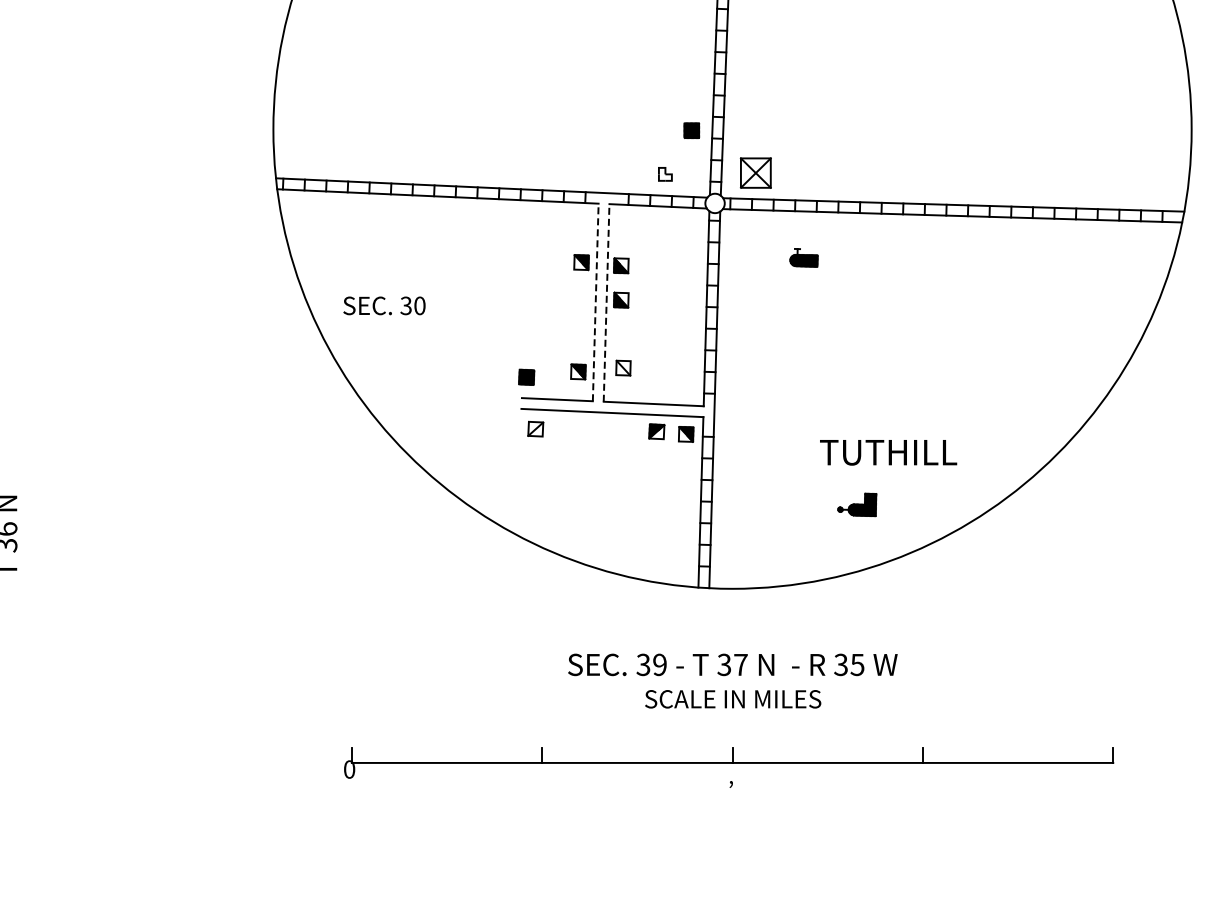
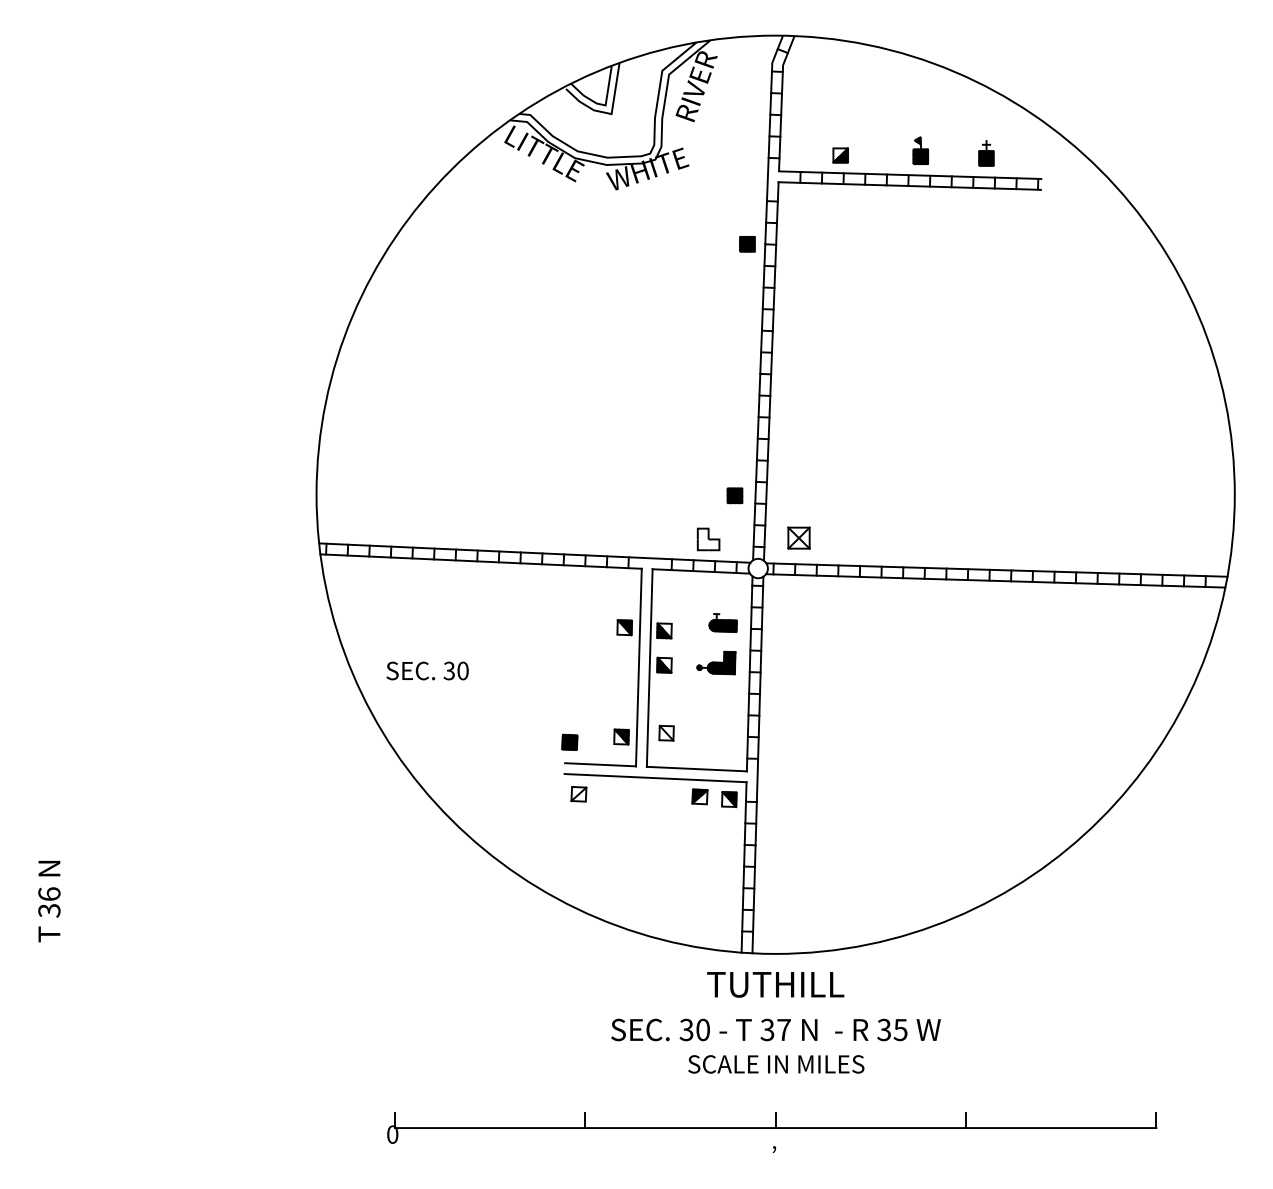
part: (755, 172) -> (798, 537), size x0.71
part: (665, 174) -> (708, 539), size x1.67
part: (803, 257) -> (722, 622), moved
line: (595, 302) -> (638, 667), dashed -> solid
line: (606, 303) -> (649, 668), dashed -> solid
text: (888, 452) -> (775, 984), moved
part: (857, 504) -> (716, 662), moved
text: (659, 664) -> (702, 1029), 39 -> 30

